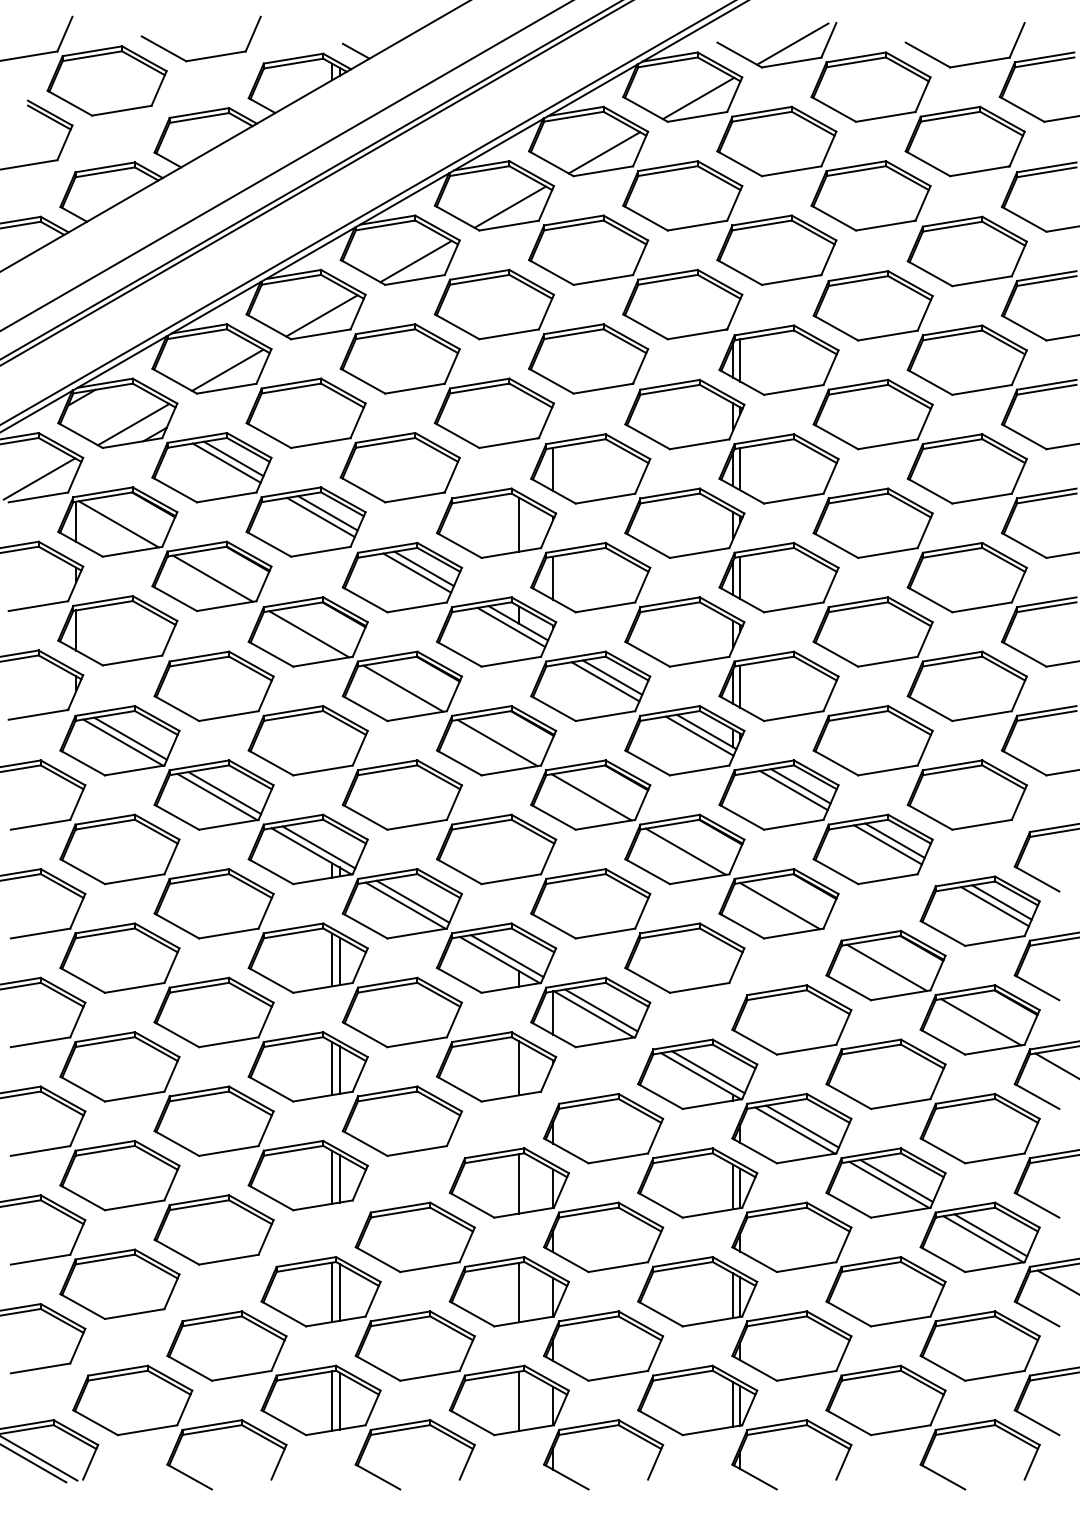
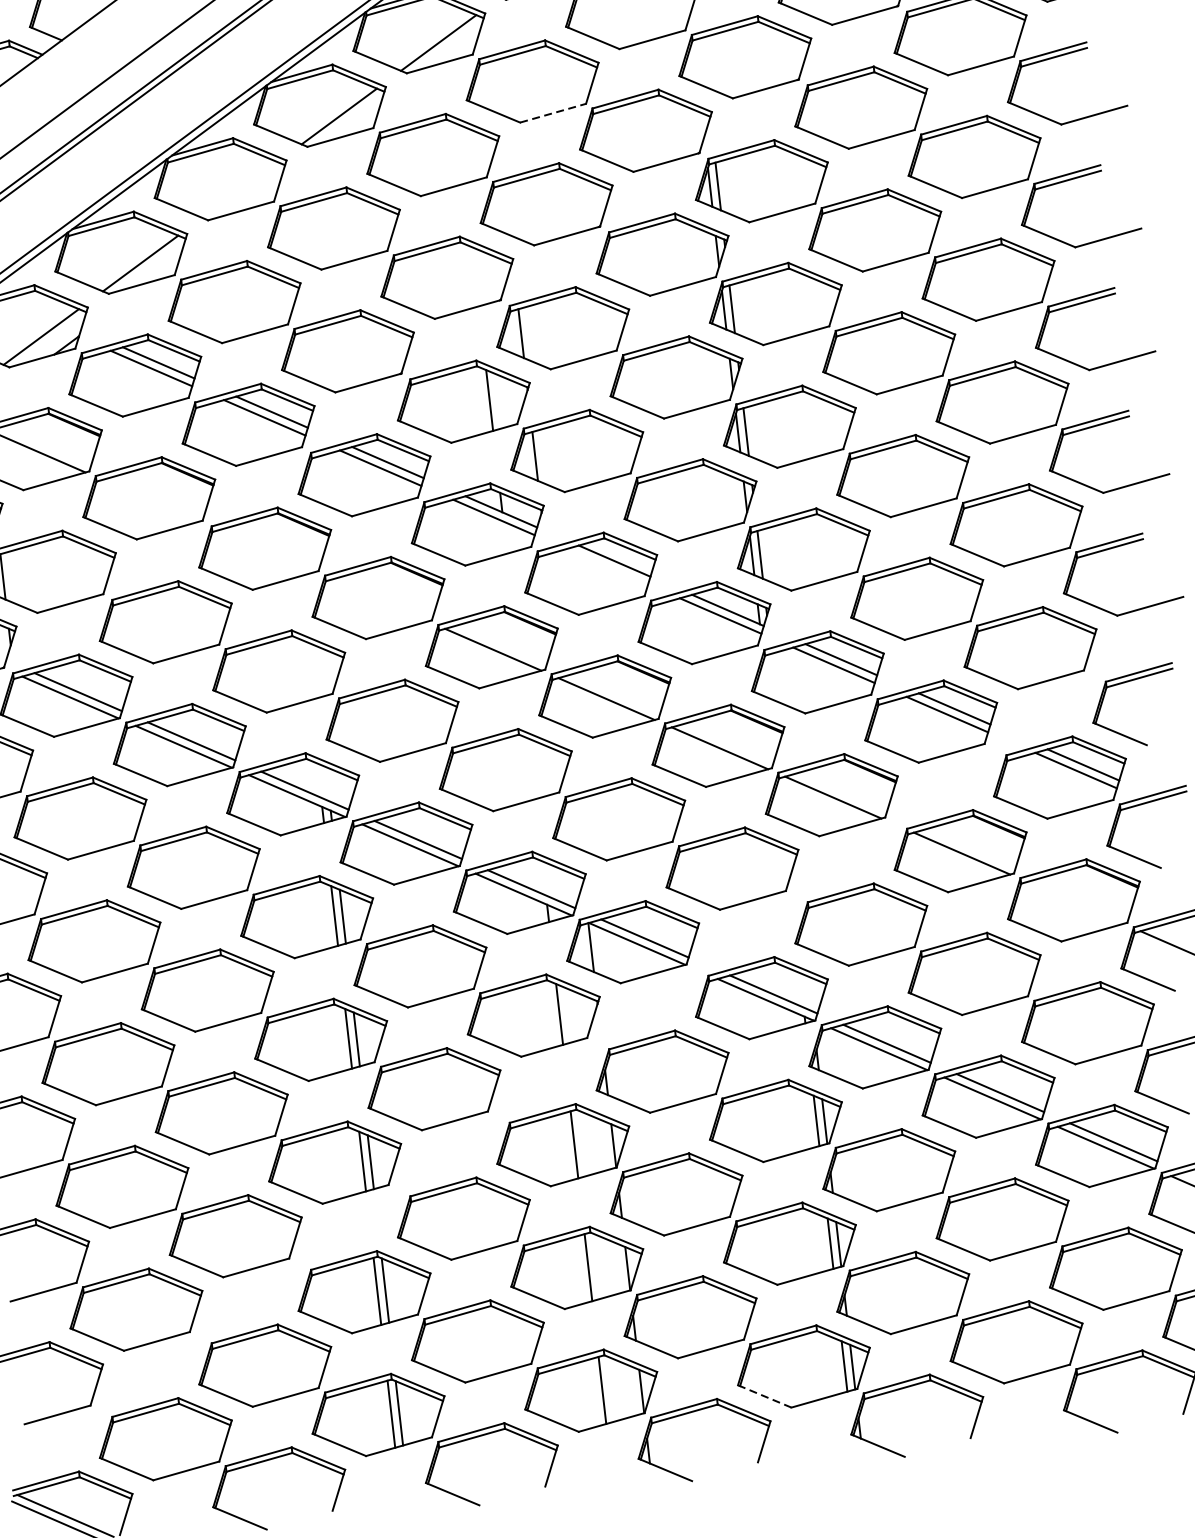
line: (603, 279) -> (553, 112), solid -> dashed
line: (321, 315) -> (239, 189), removed
line: (212, 578) -> (150, 500), removed
line: (309, 634) -> (266, 551), removed
line: (605, 681) -> (607, 566), removed
line: (403, 688) -> (380, 600), removed
line: (981, 1022) -> (1075, 903), removed
line: (660, 1422) -> (764, 1396), solid -> dashed

